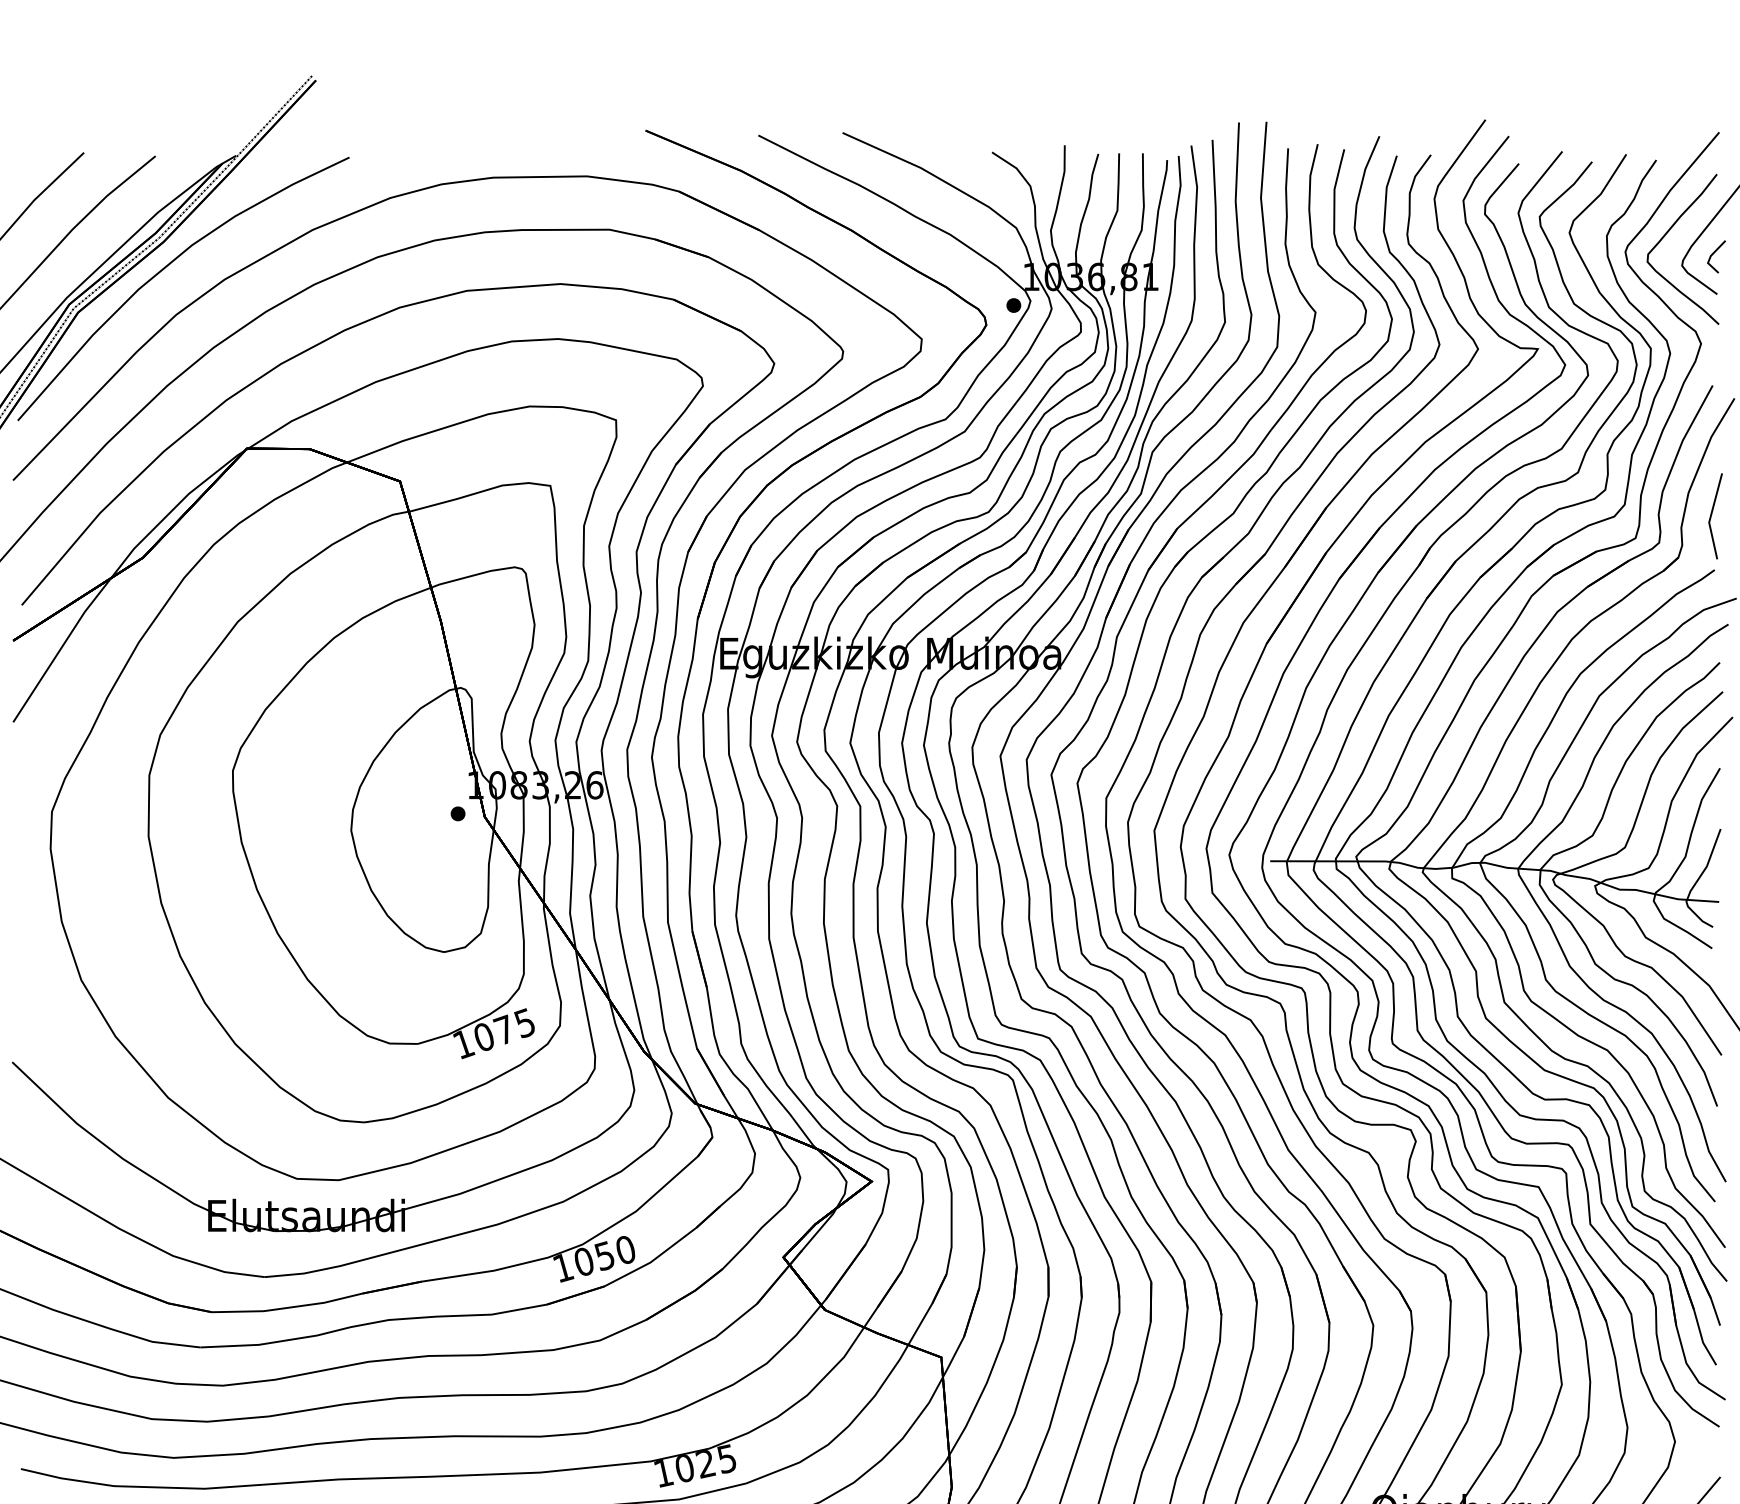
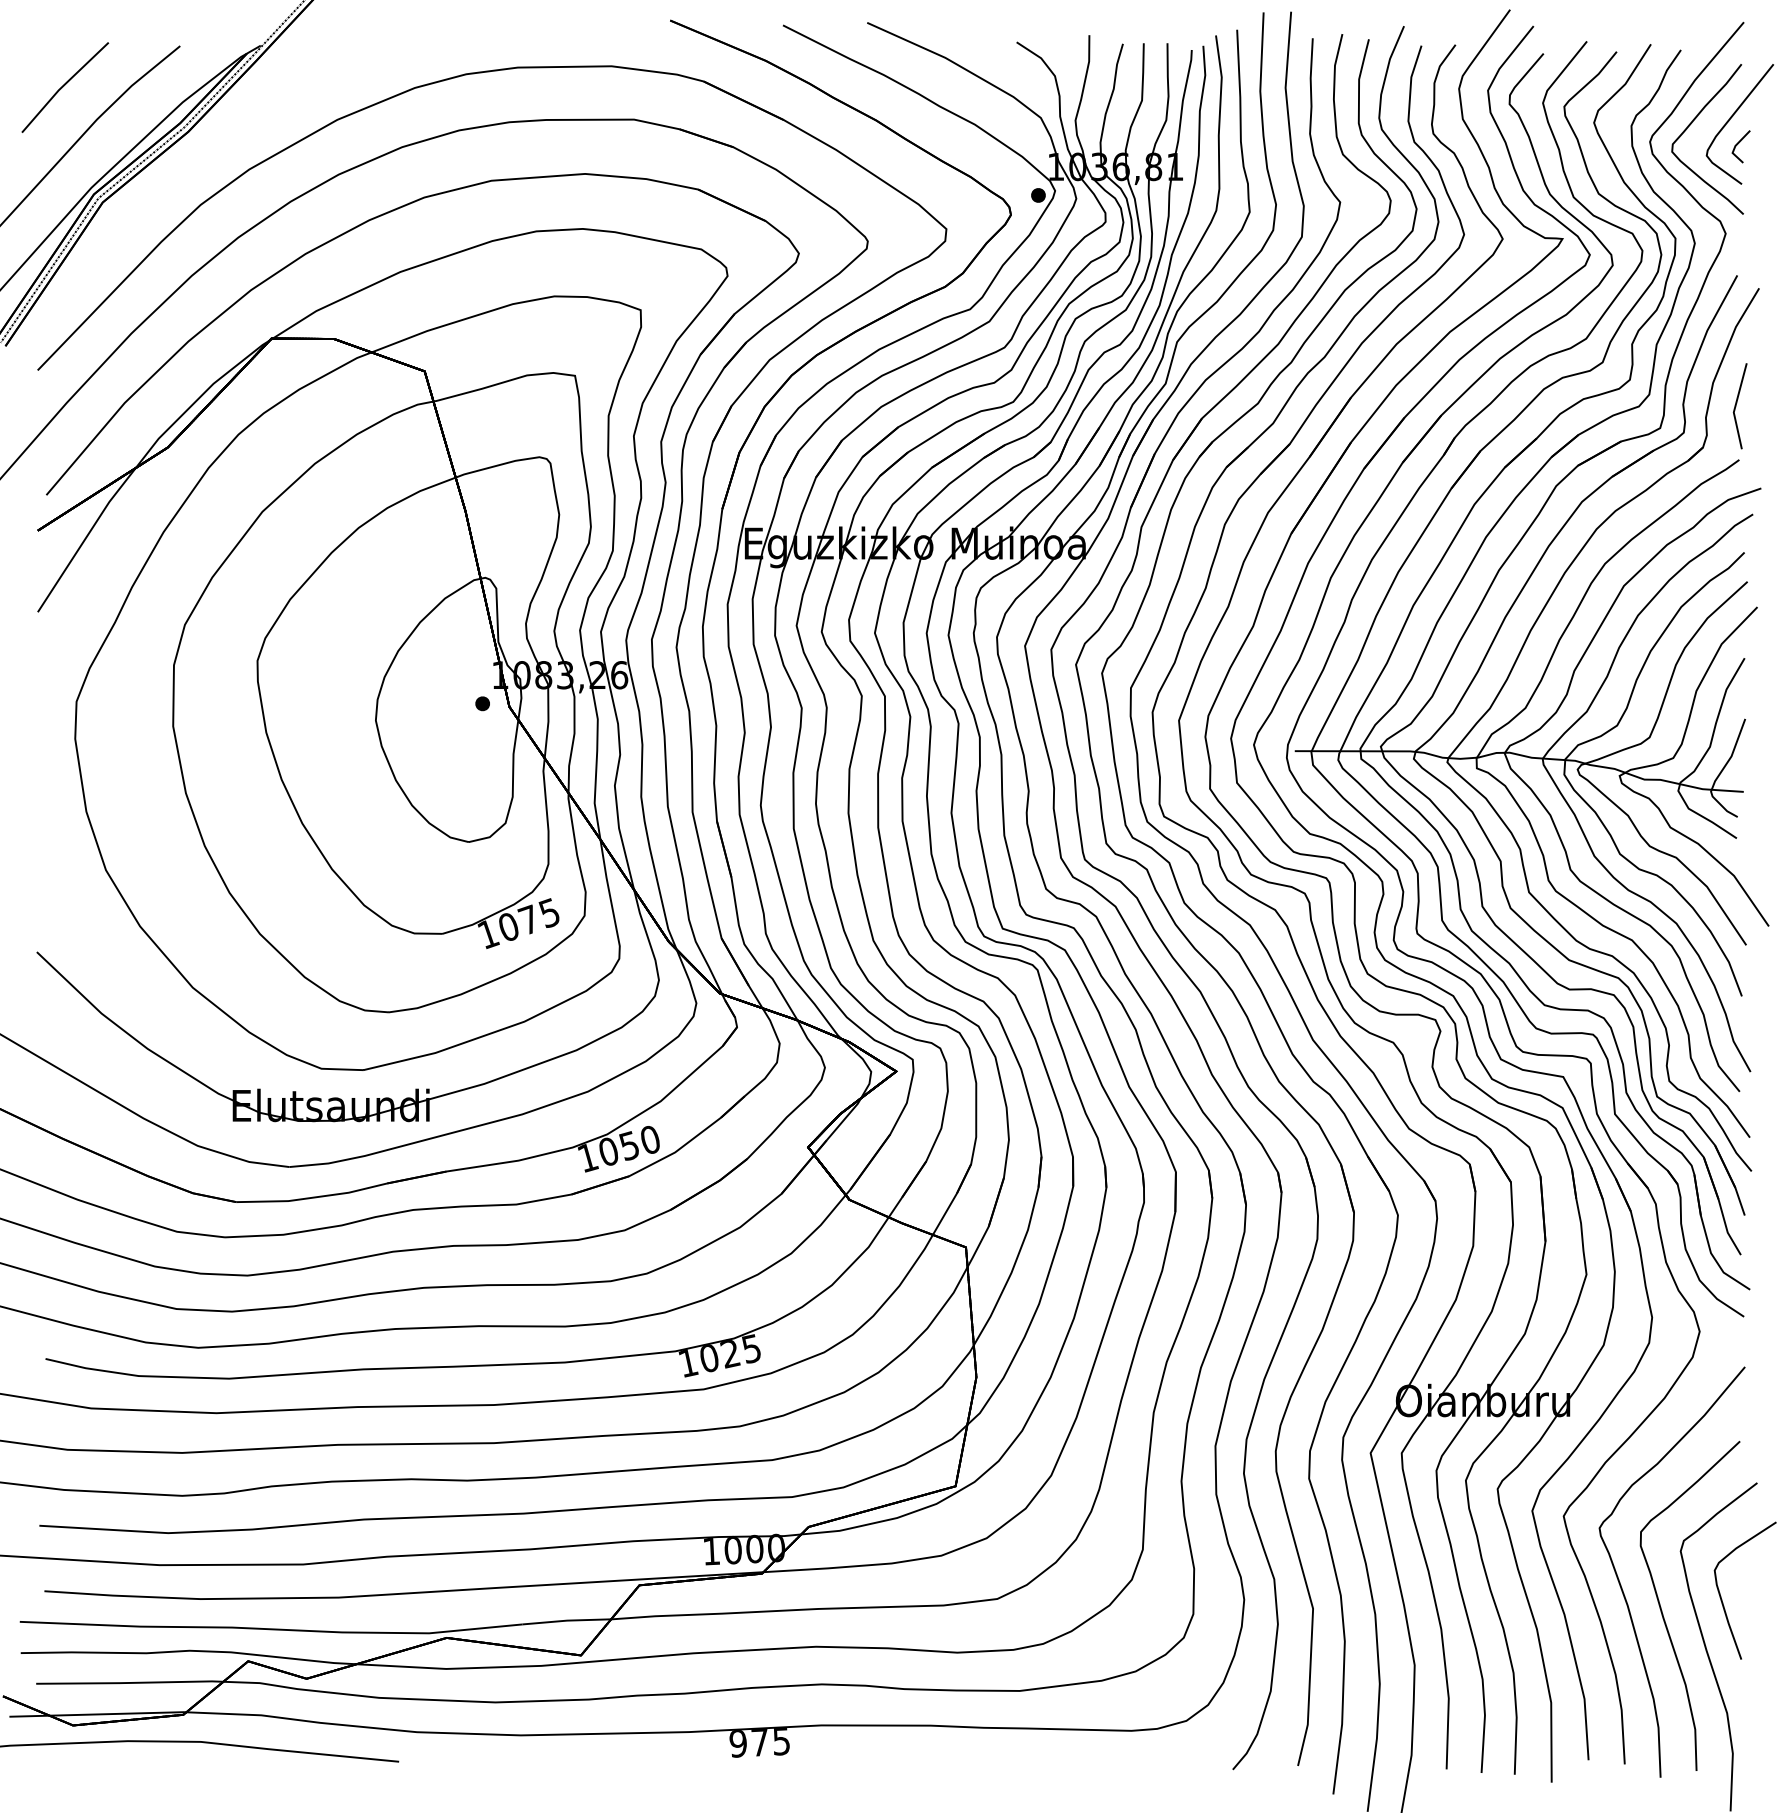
curve: (165, 268) -> (190, 158), removed

